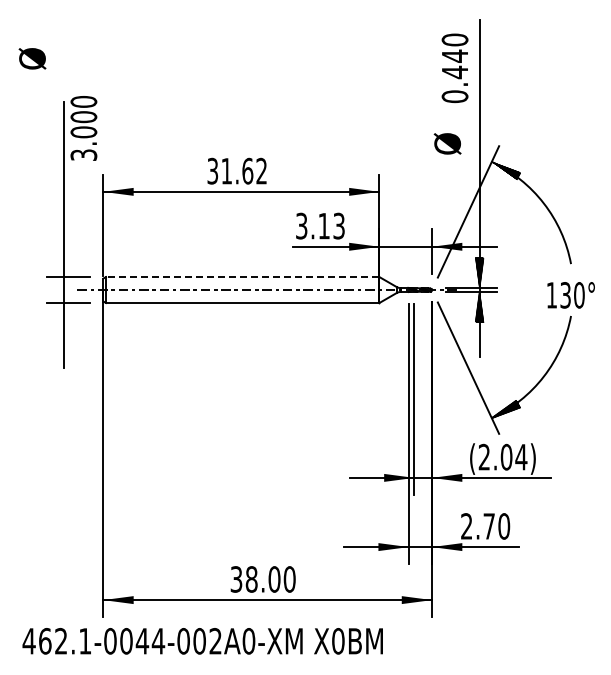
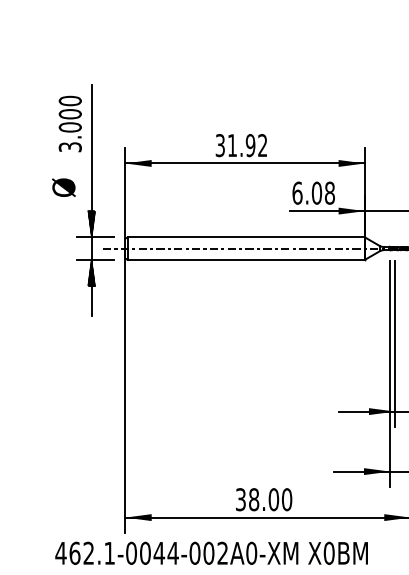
text: (32, 58) -> (63, 187), moved
text: (83, 128) -> (69, 124), moved
text: (247, 170) -> (250, 144), 31.62 -> 31.92
text: (320, 225) -> (313, 192), 3.13 -> 6.08
hatch: (64, 261) -> (91, 223), added
line: (242, 277) -> (246, 237), dashed -> solid
hatch: (64, 318) -> (91, 273), added

